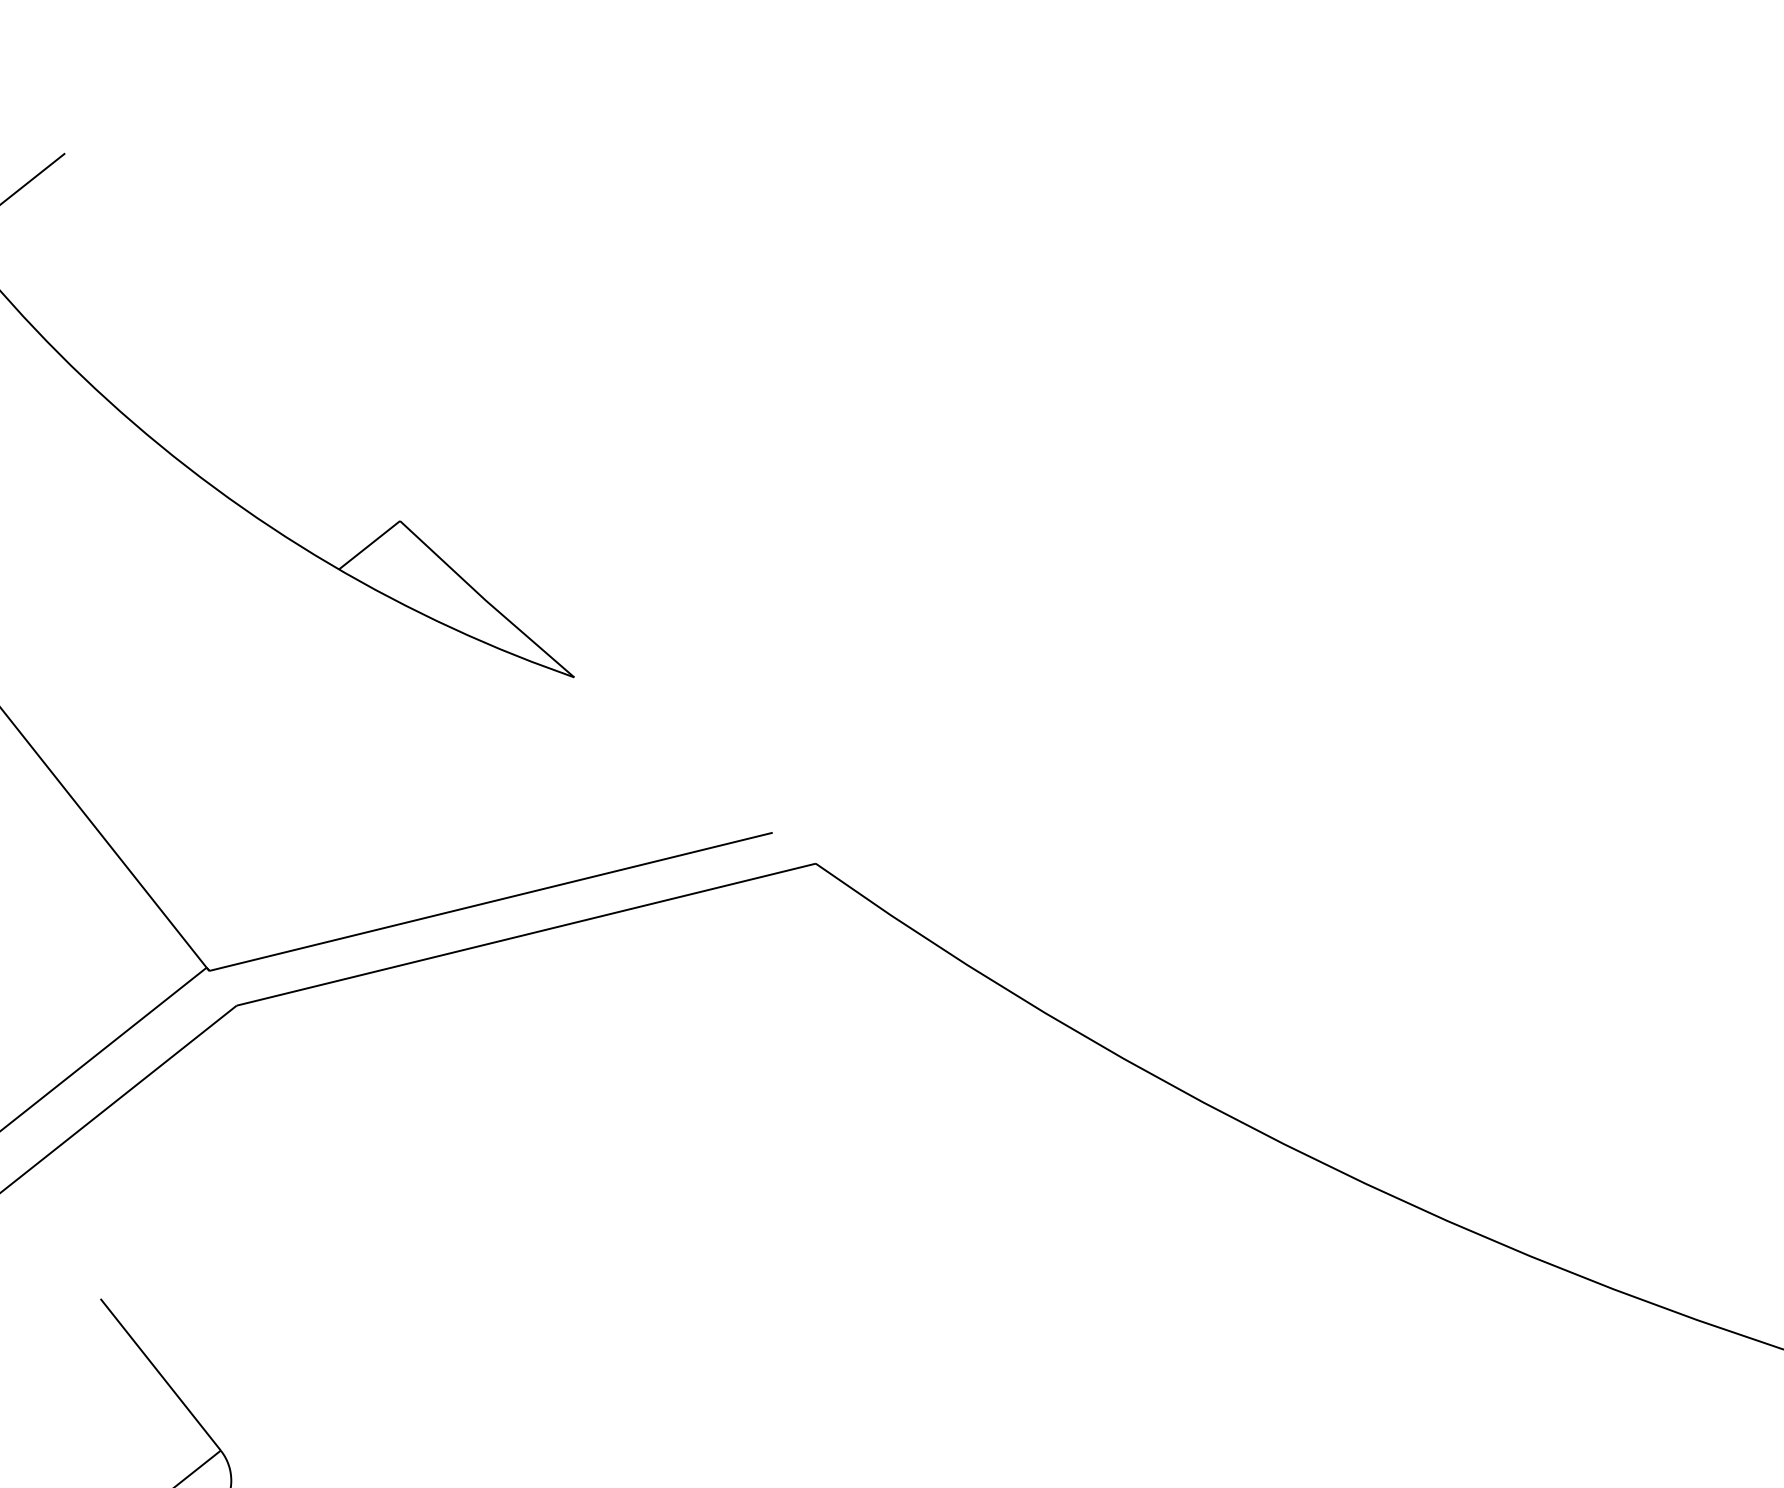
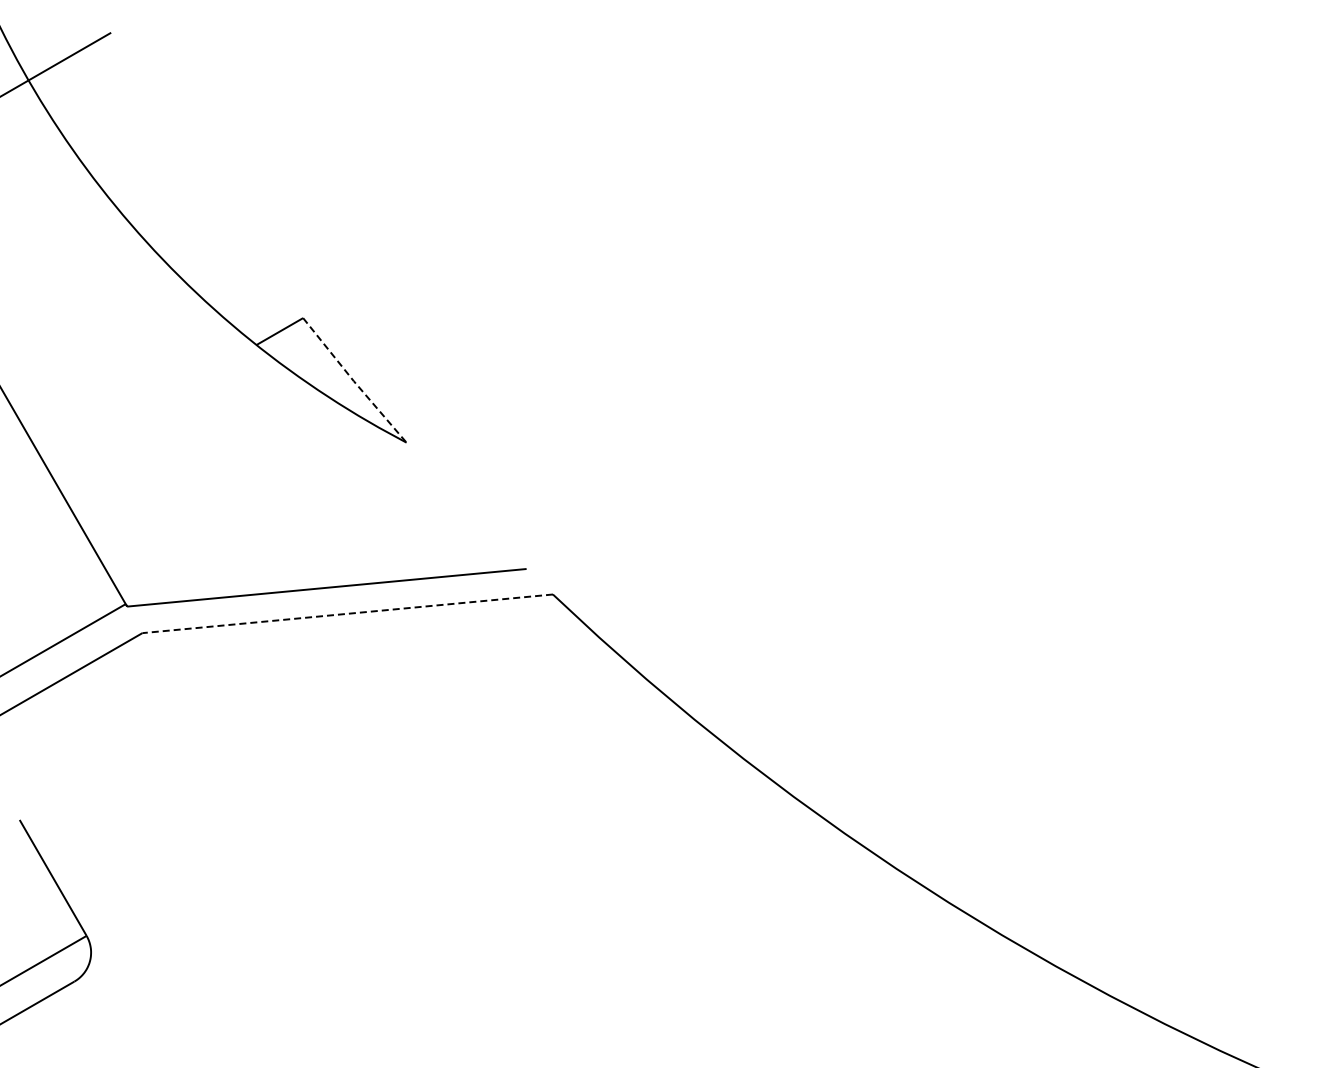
line: (485, 601) -> (353, 381), solid -> dashed
line: (525, 934) -> (347, 613), solid -> dashed

